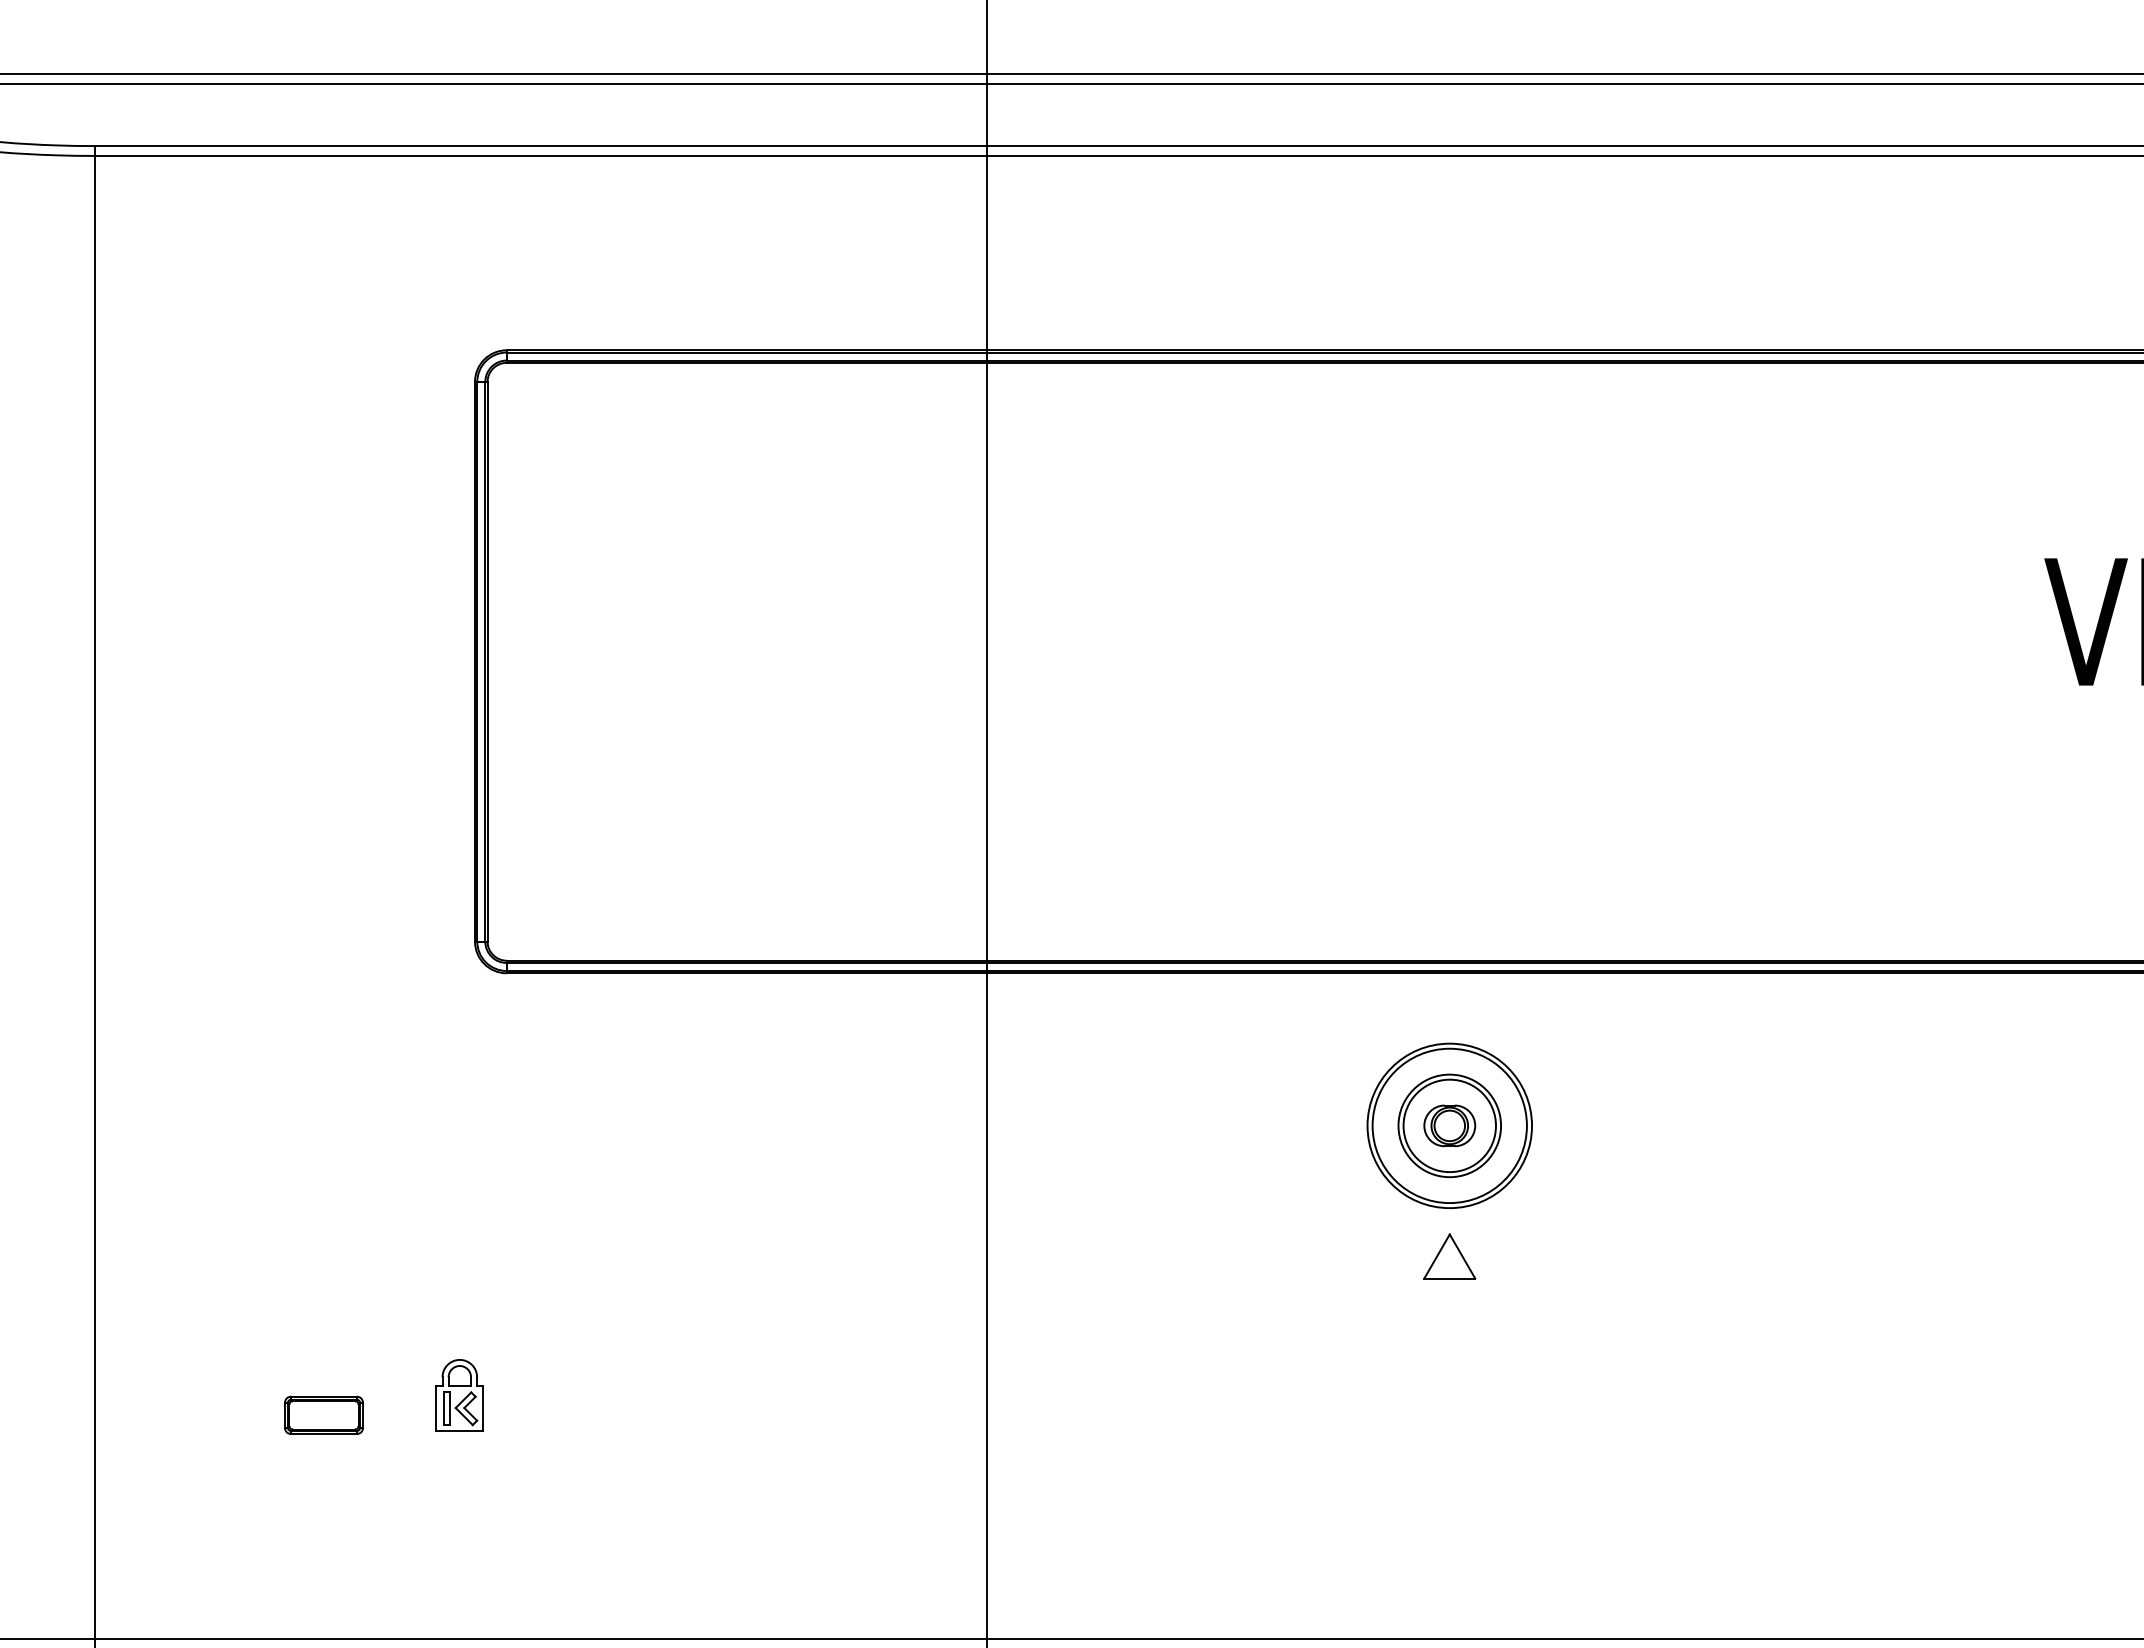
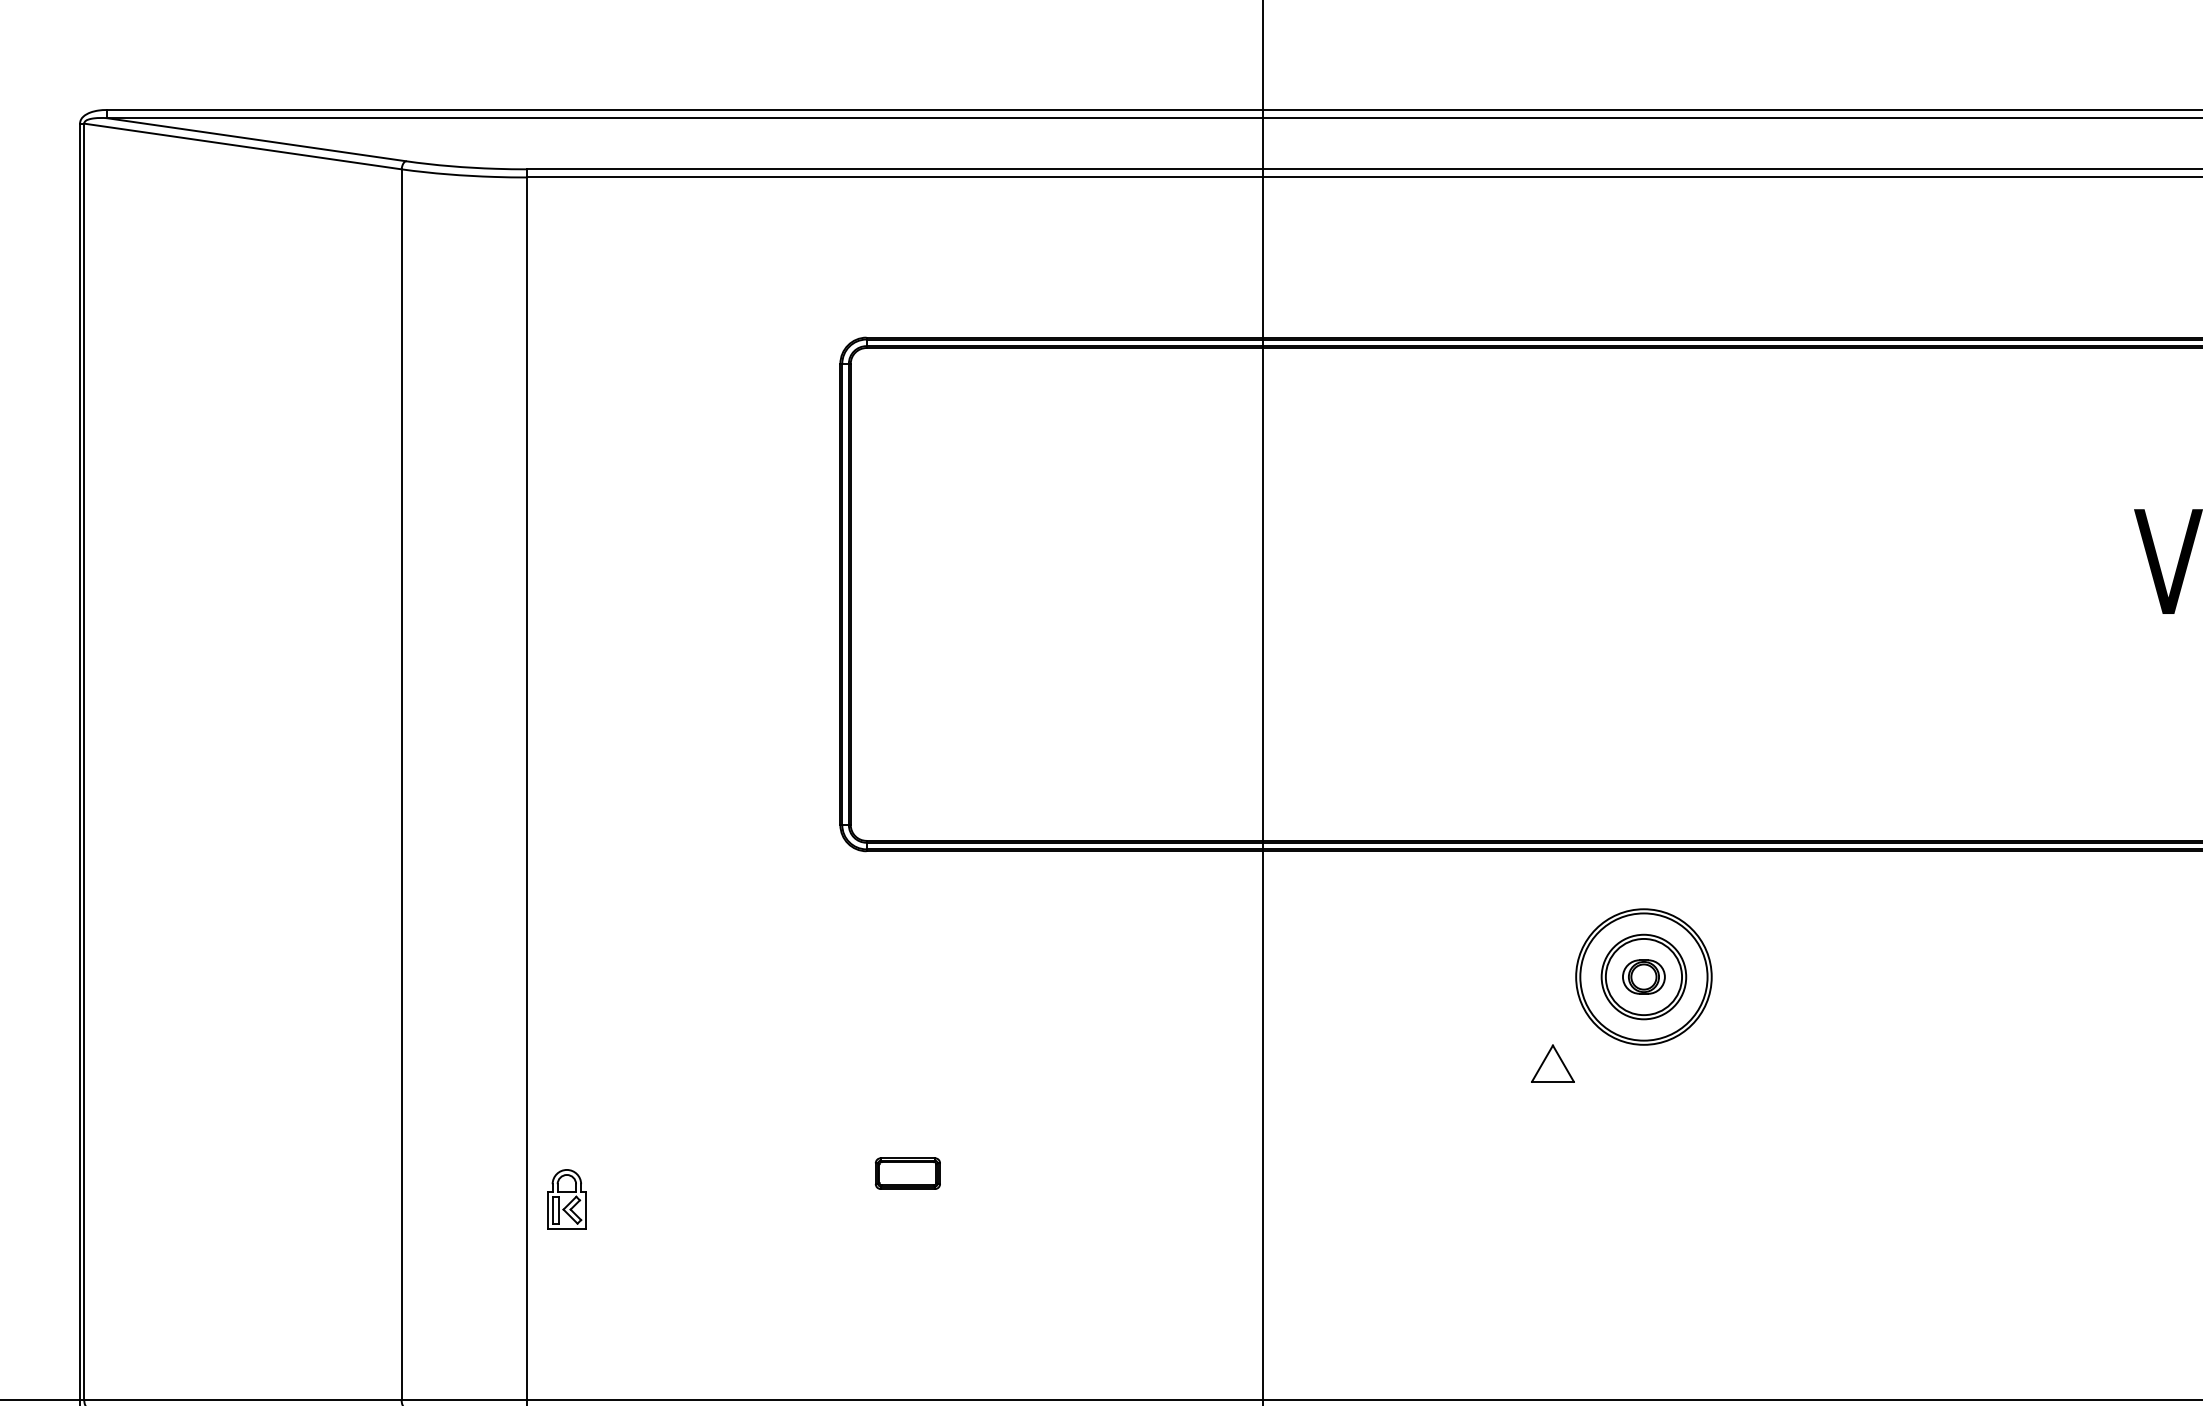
part: (1449, 1256) -> (1552, 1063), moved
part: (459, 1395) -> (566, 1199), moved
part: (323, 1415) -> (907, 1173), moved

